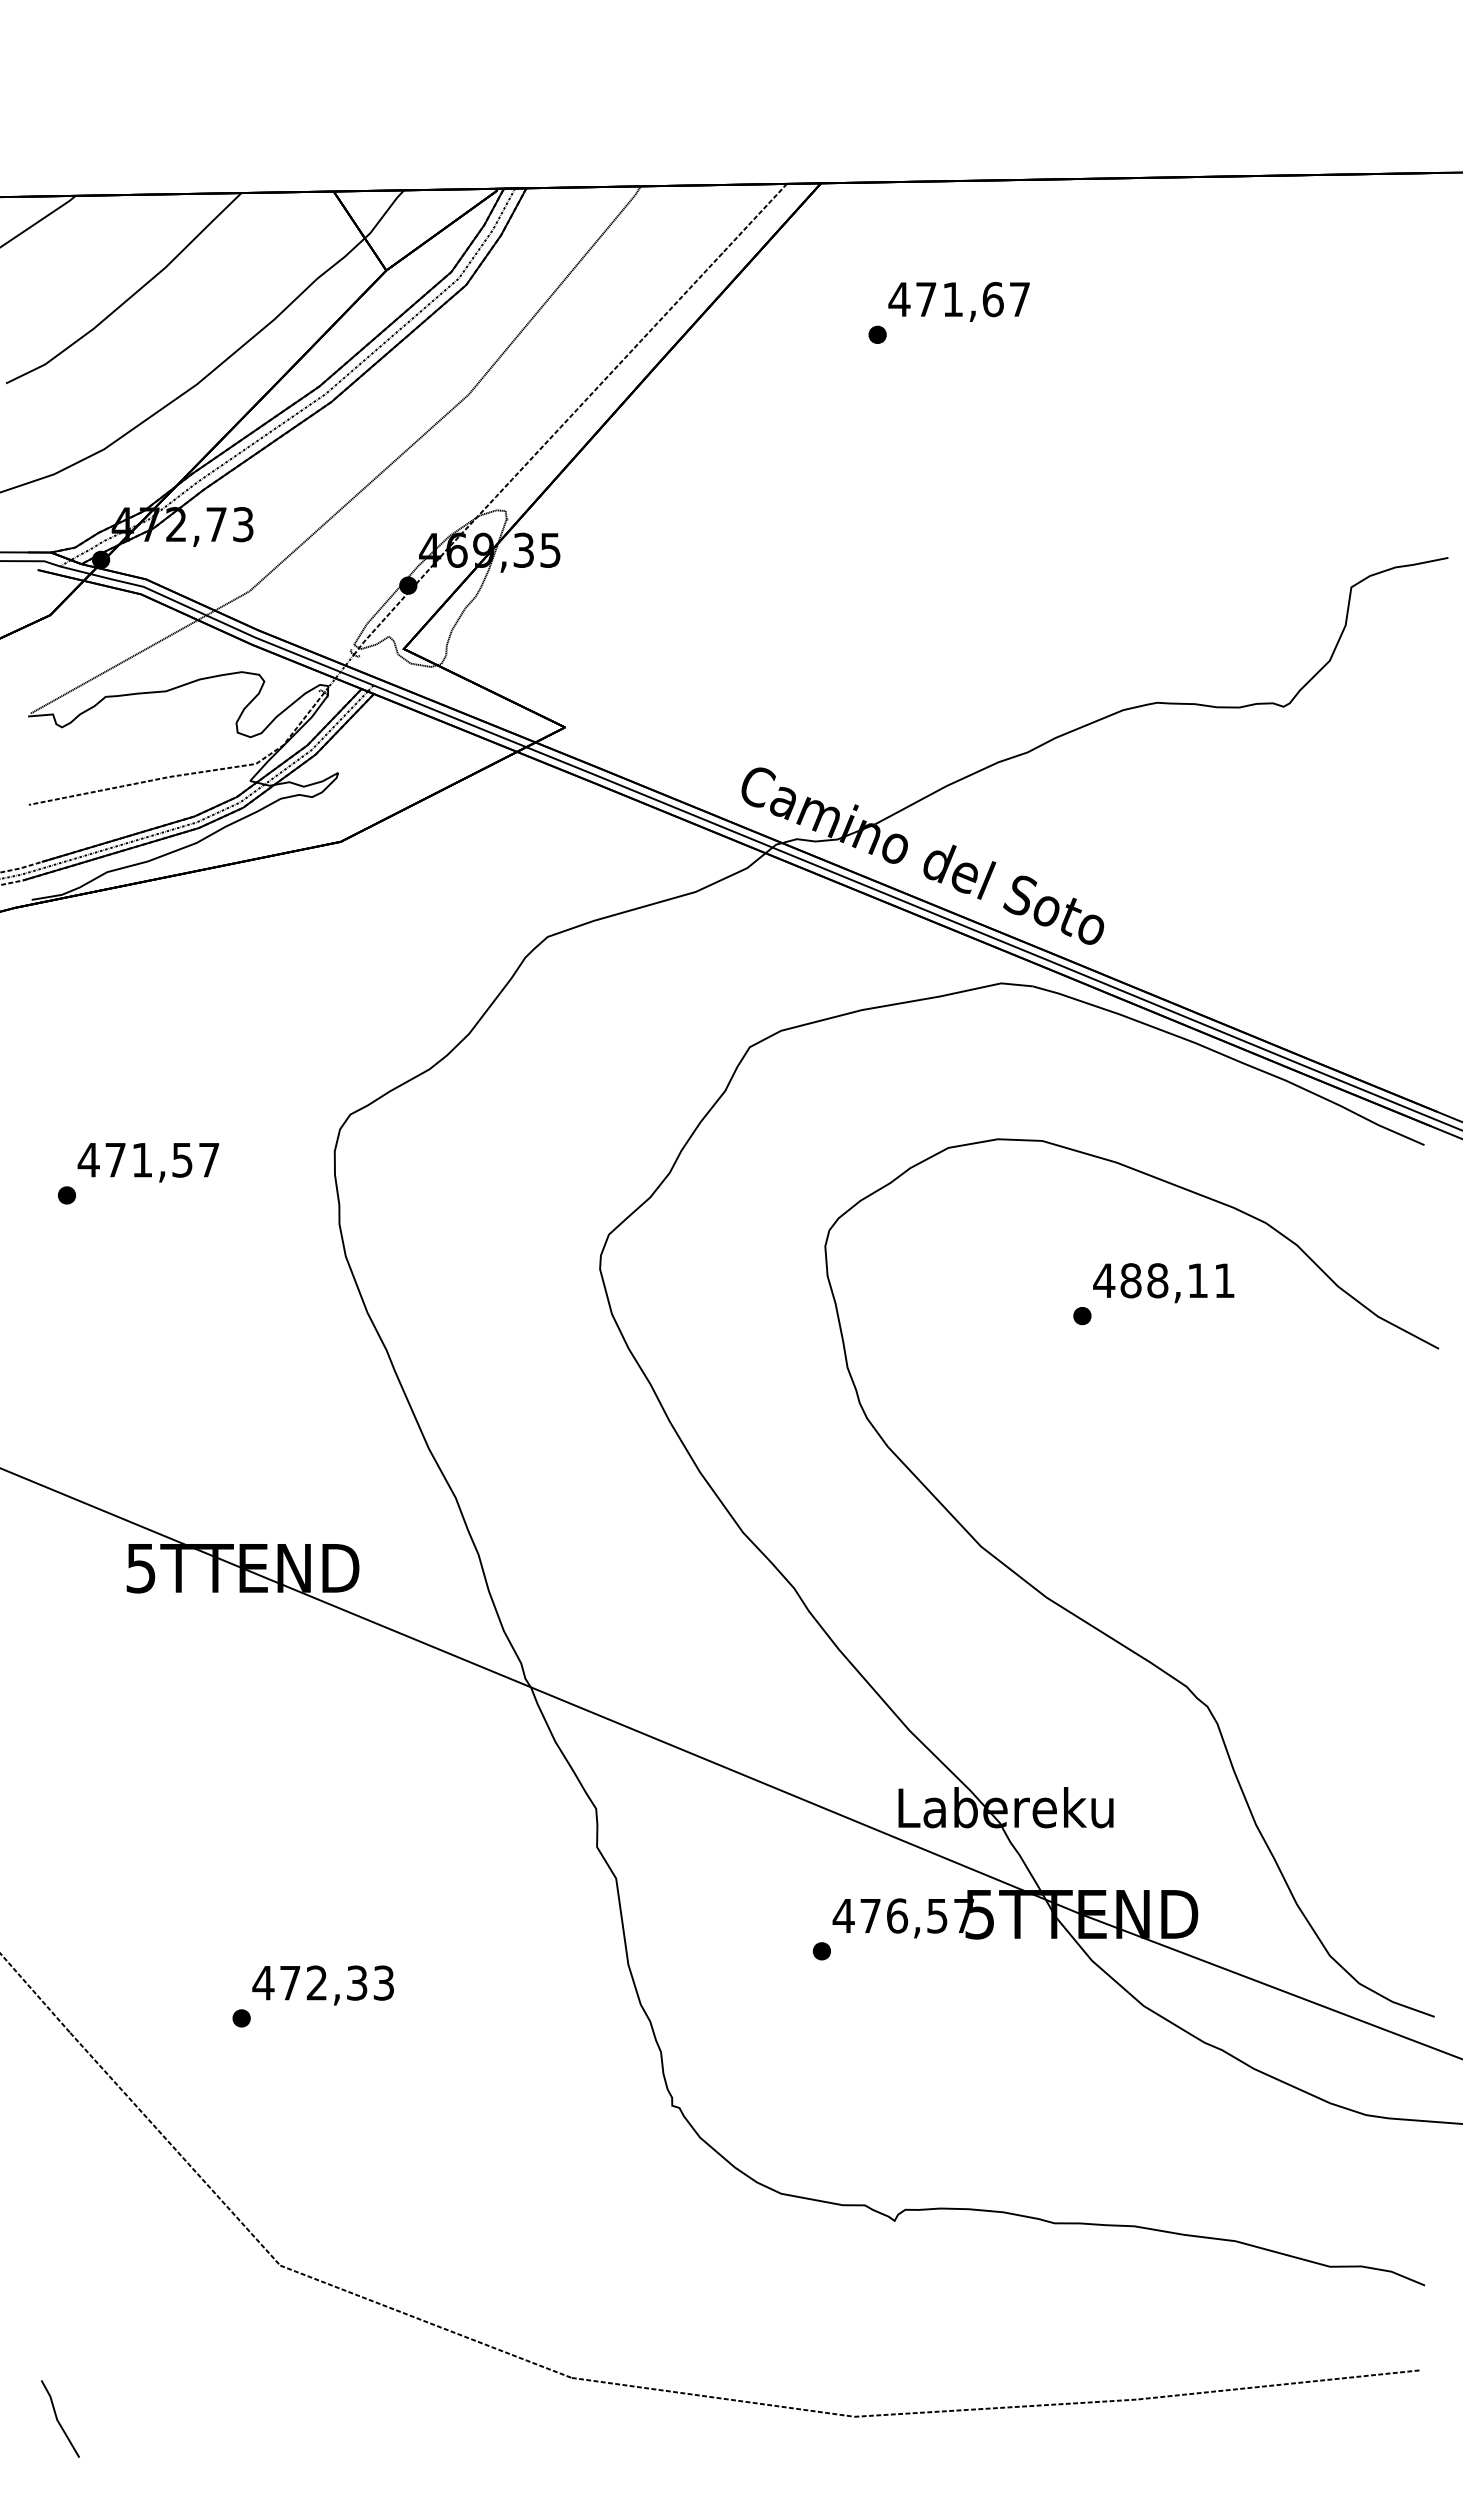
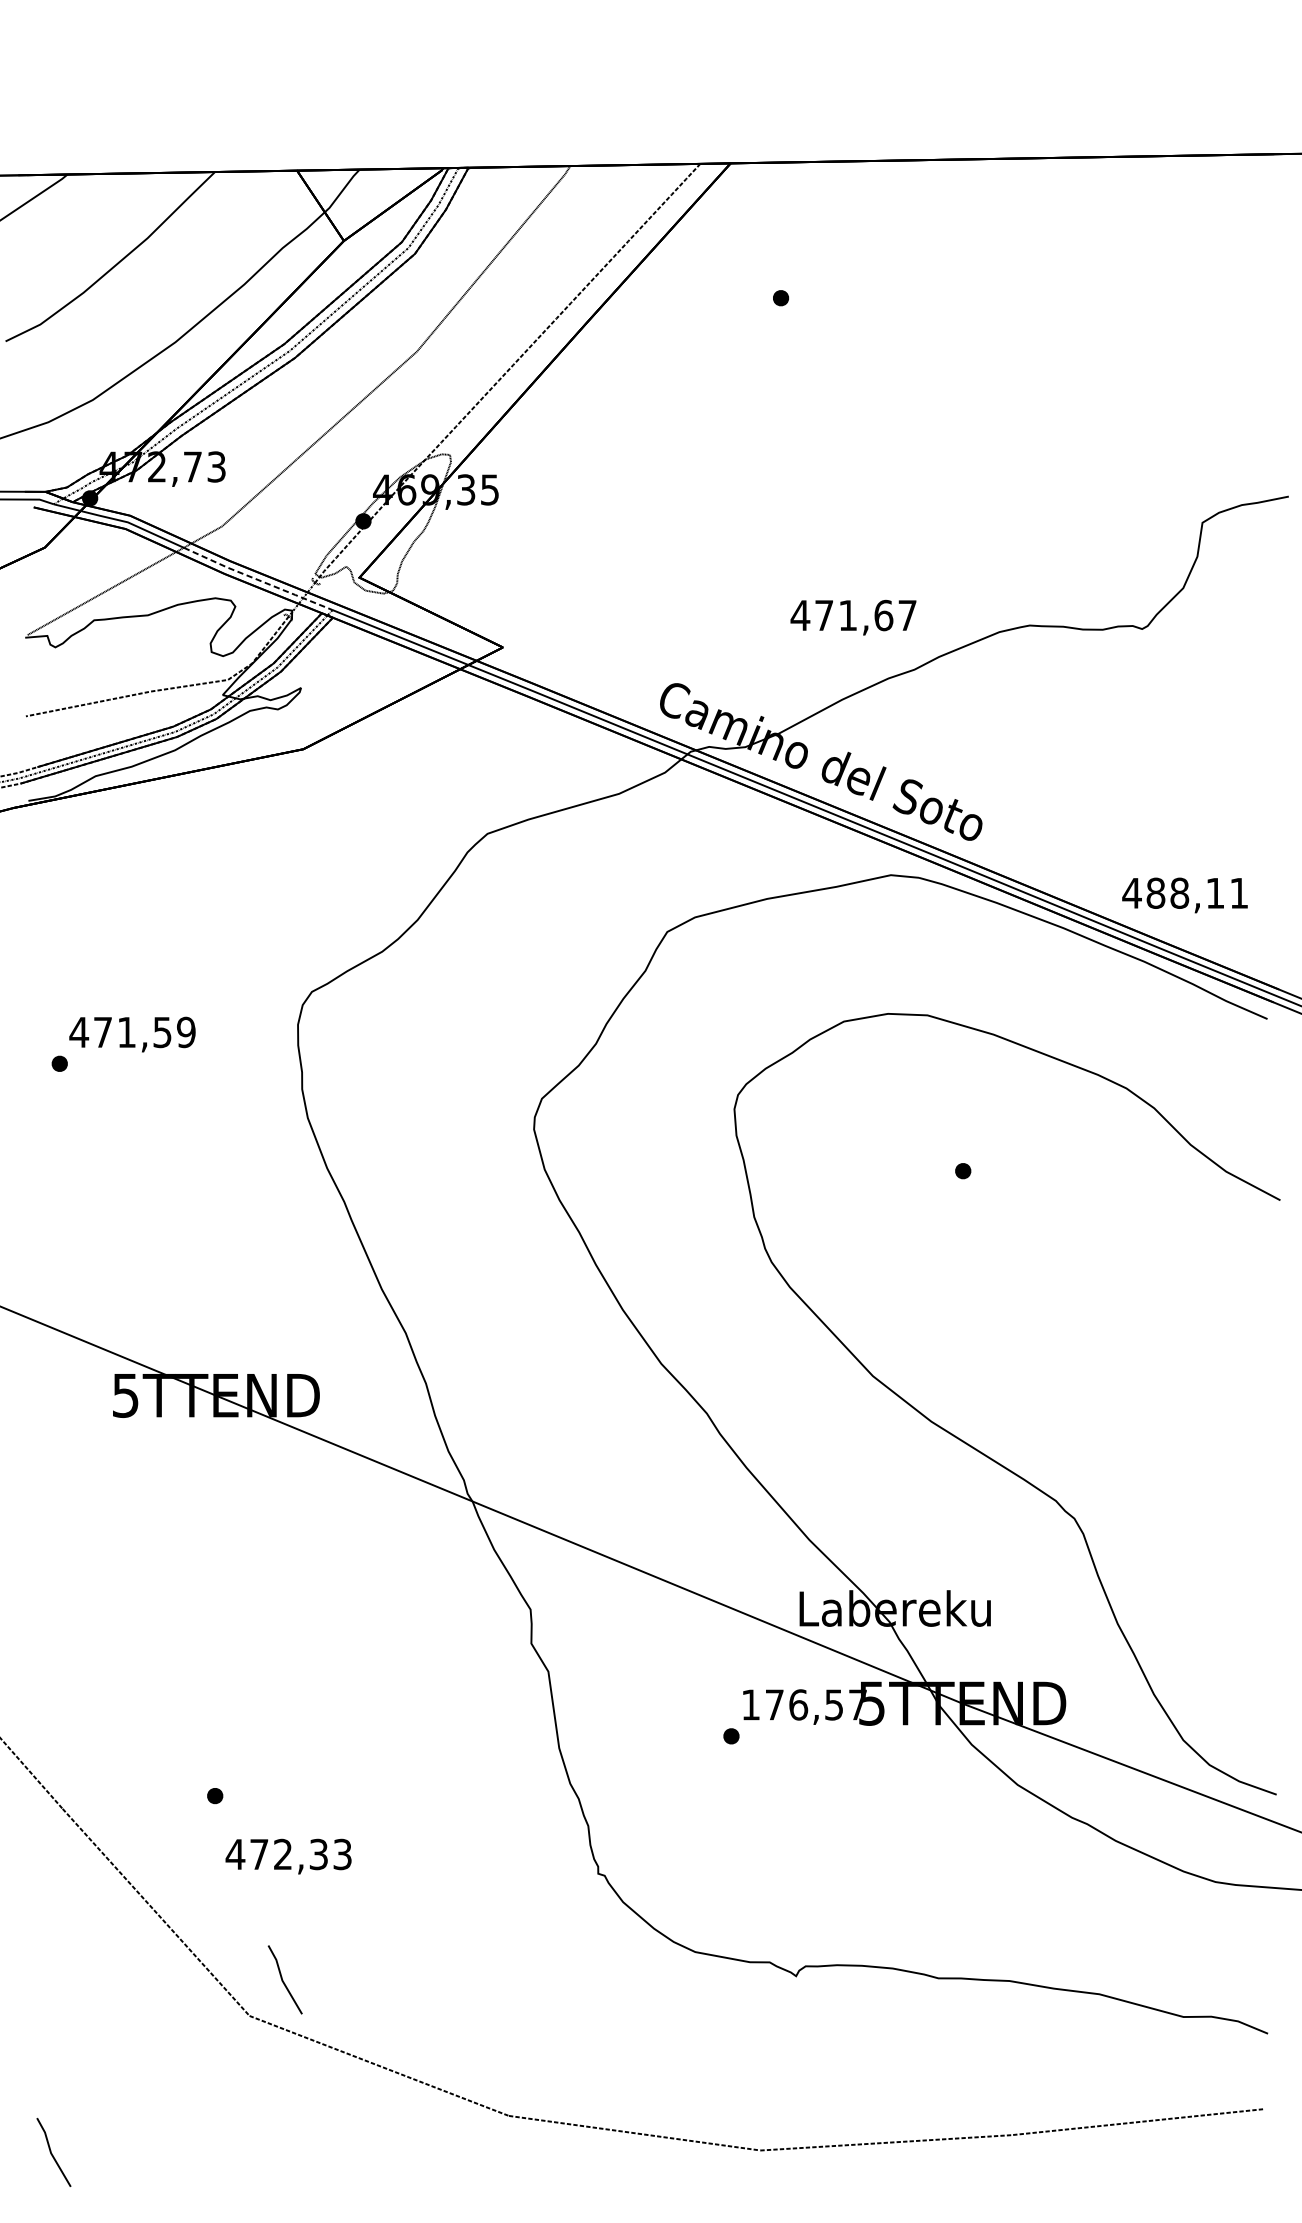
text: (958, 301) -> (852, 617), moved
line: (290, 651) -> (258, 579), solid -> dashed
text: (208, 1159) -> (185, 1031), 471,57 -> 471,59
text: (1163, 1283) -> (1184, 895), moved
text: (843, 1915) -> (750, 1704), 476,57 -> 176,57
text: (322, 1985) -> (288, 1856), moved
line: (318, 2225) -> (283, 1980), added

